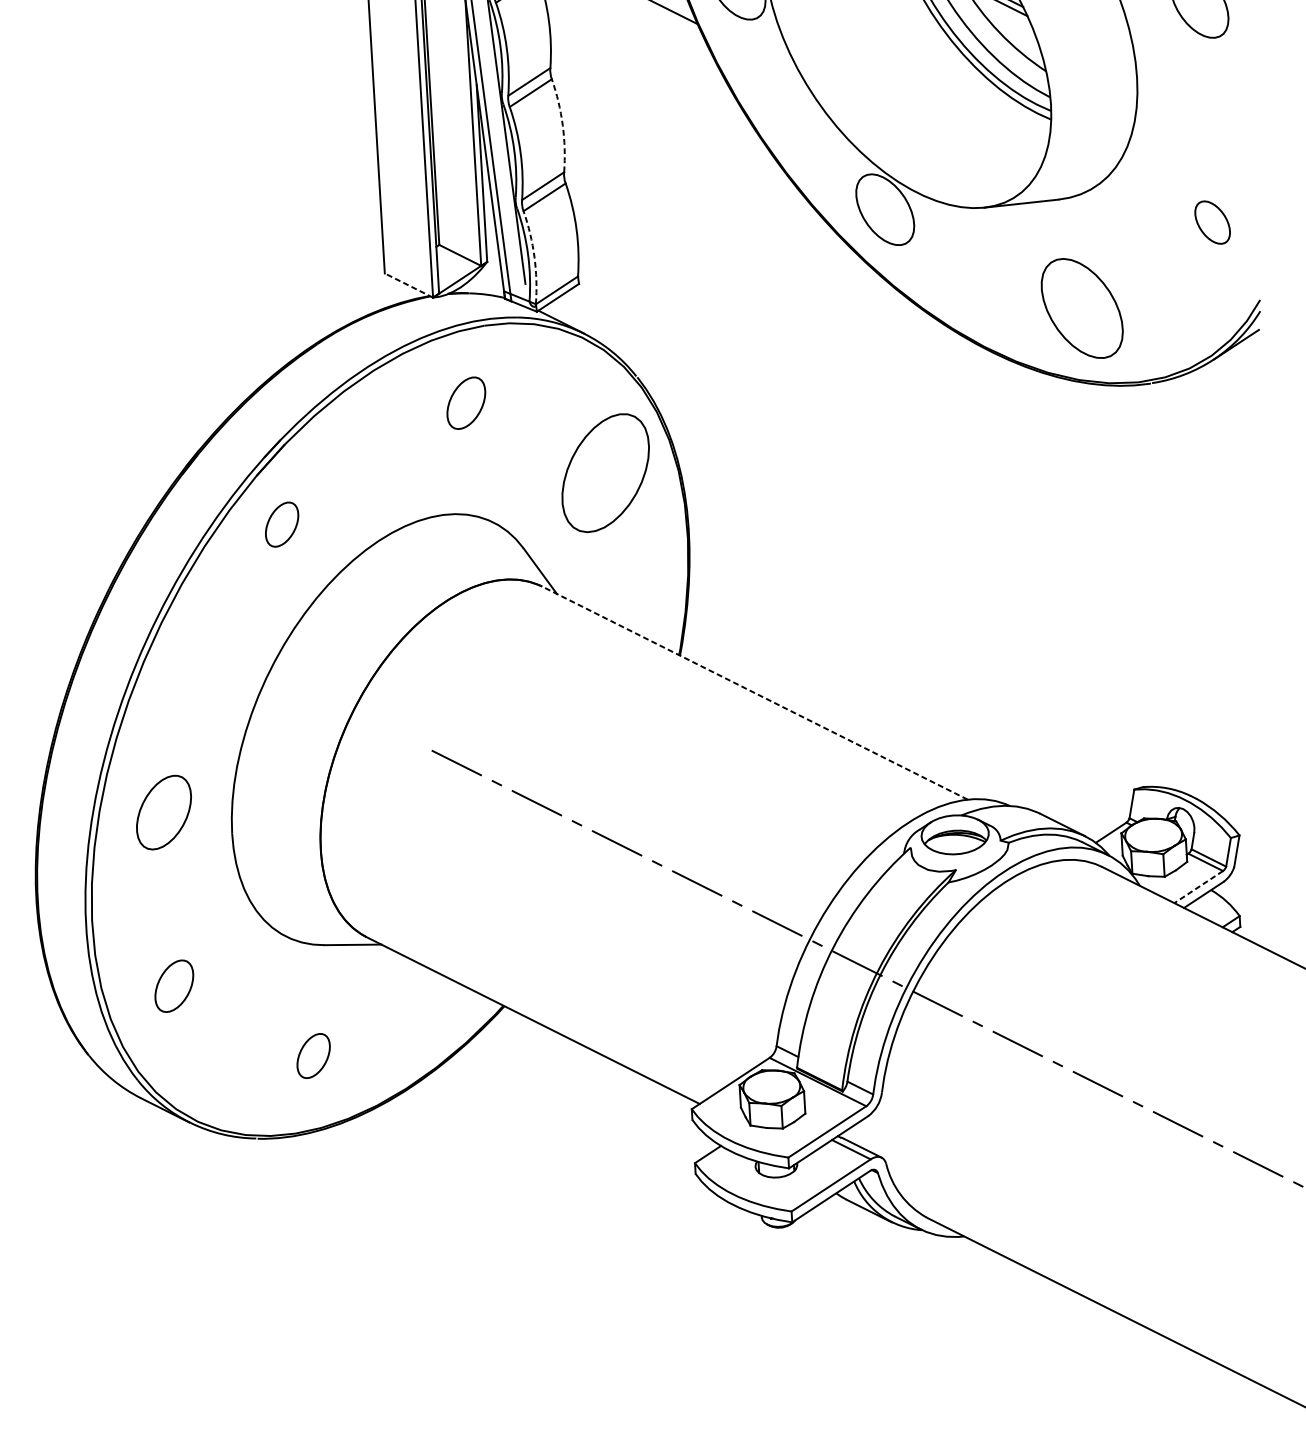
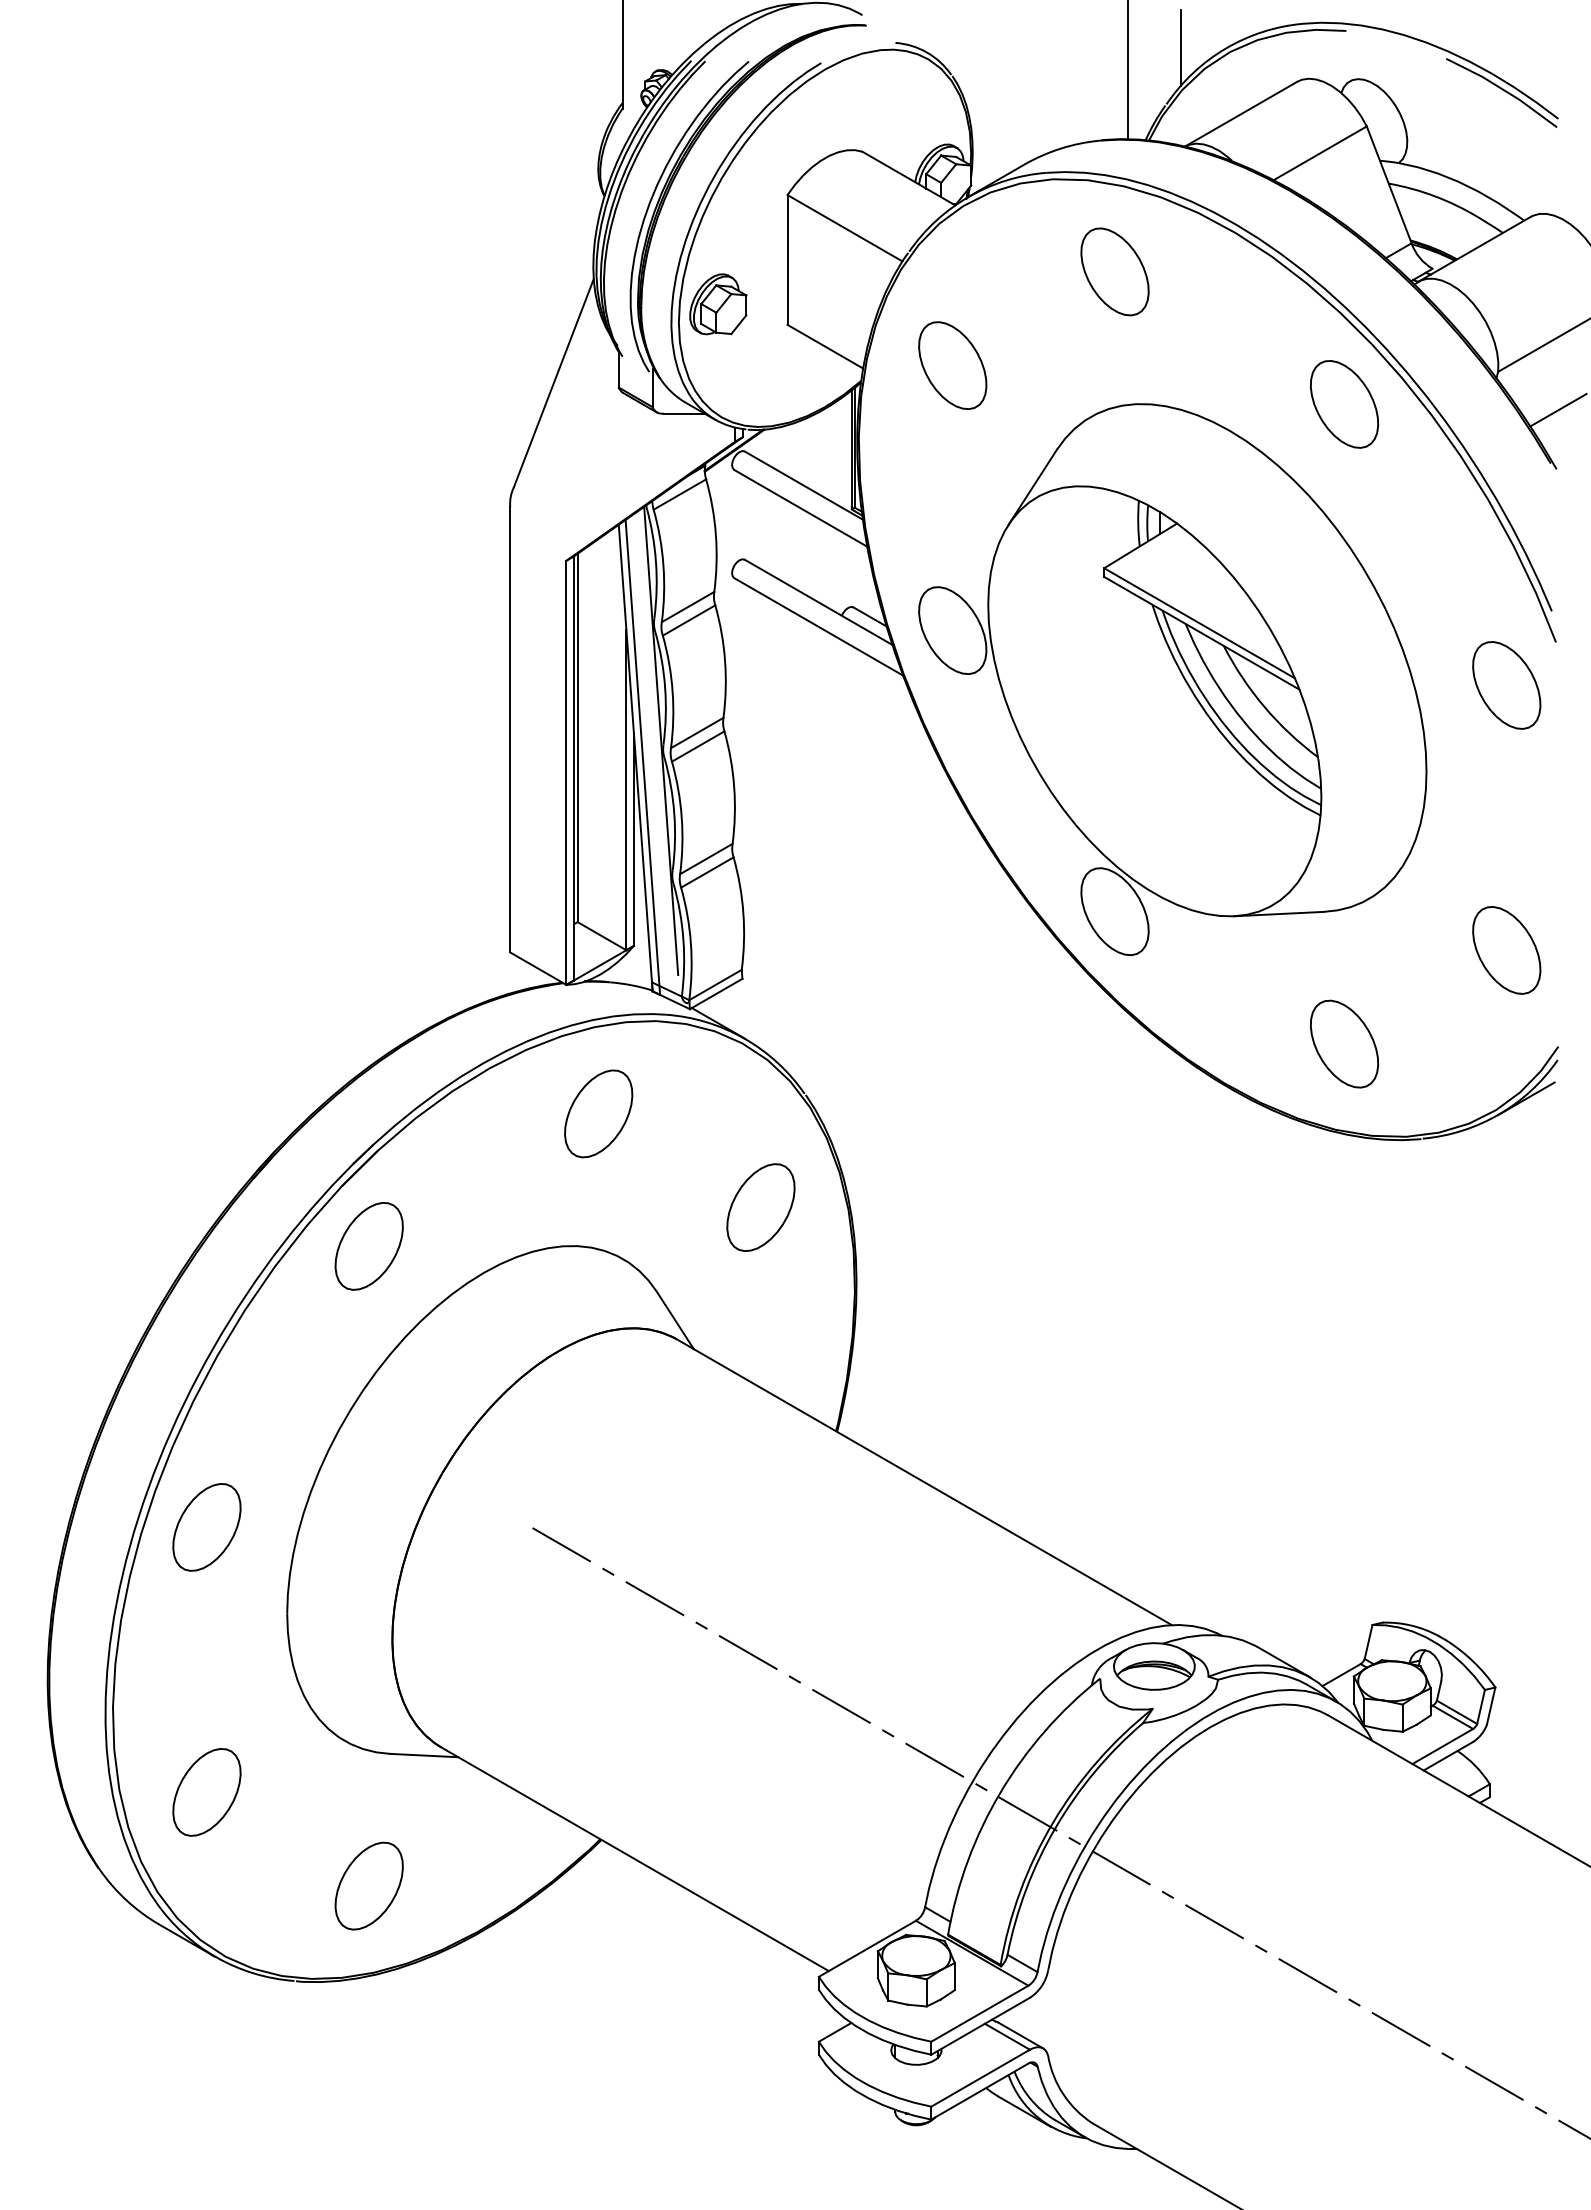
arc: (562, 125) -> (734, 787), dashed -> solid
part: (1212, 222) -> (1506, 950), size x1.67
arc: (534, 257) -> (690, 943), dashed -> solid
line: (408, 285) -> (537, 968), dashed -> solid
part: (1082, 307) -> (1344, 1043), size x0.71
part: (466, 402) -> (598, 1113), size x1.43
part: (605, 472) -> (760, 1207), size x0.62
part: (281, 524) -> (368, 1246), size x1.67
line: (755, 693) -> (924, 1482), dashed -> solid
part: (163, 812) -> (206, 1527), moved
line: (1198, 887) -> (1442, 1746), dashed -> solid
part: (173, 986) -> (206, 1792), size x1.43
part: (313, 1055) -> (368, 1885), size x1.67

